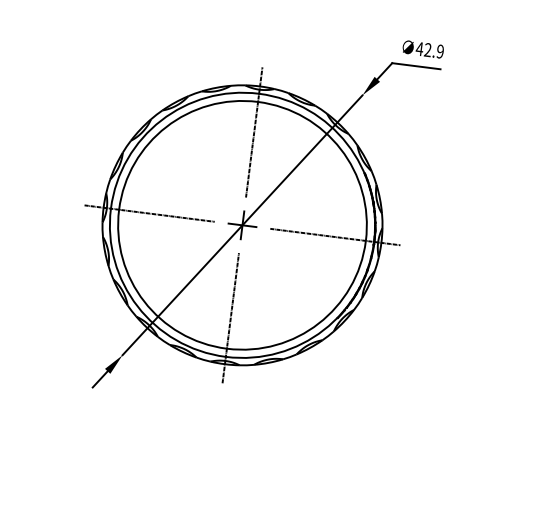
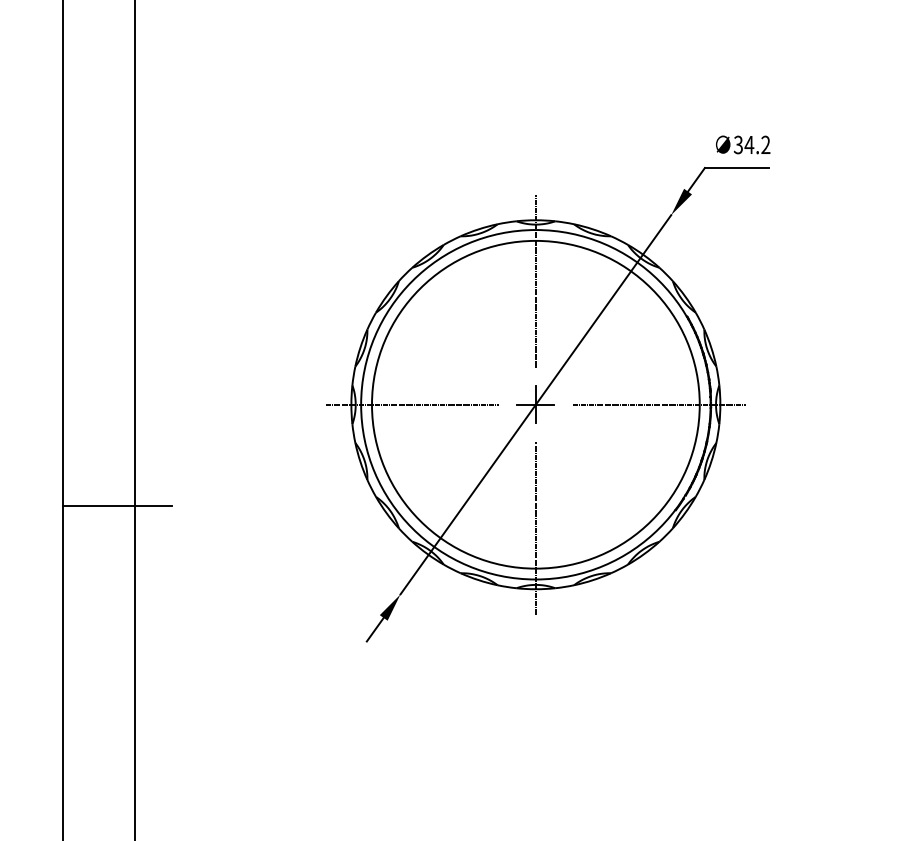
text: (429, 49) -> (751, 144), 42.9 -> 34.2

